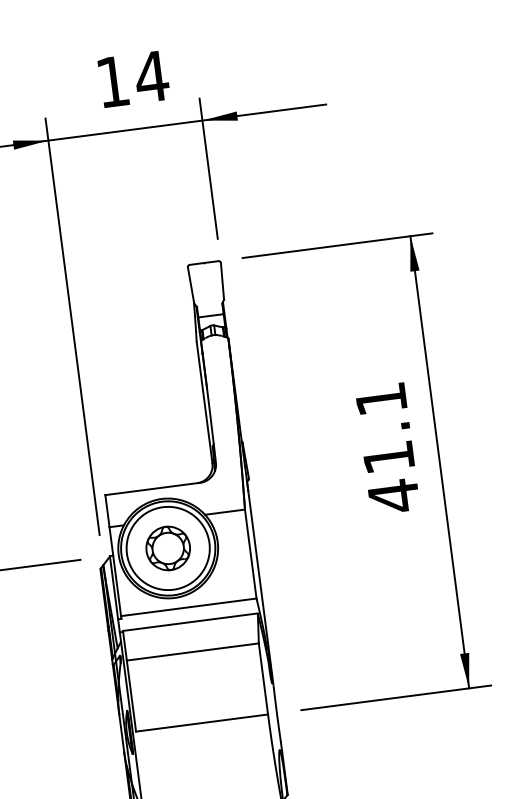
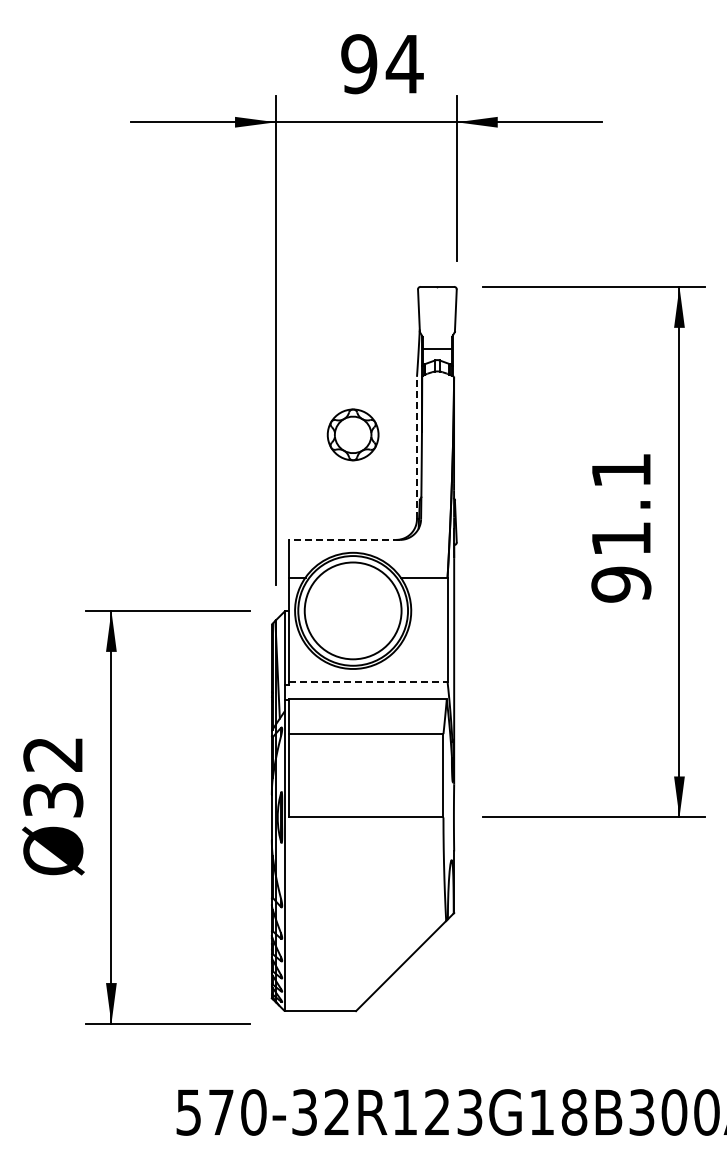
text: (113, 82) -> (359, 64), 14 -> 94
line: (204, 402) -> (416, 447), solid -> dashed
line: (152, 488) -> (344, 539), solid -> dashed
text: (393, 496) -> (621, 584), 41.1 -> 91.1
part: (167, 548) -> (352, 434), moved
line: (189, 606) -> (368, 681), solid -> dashed

